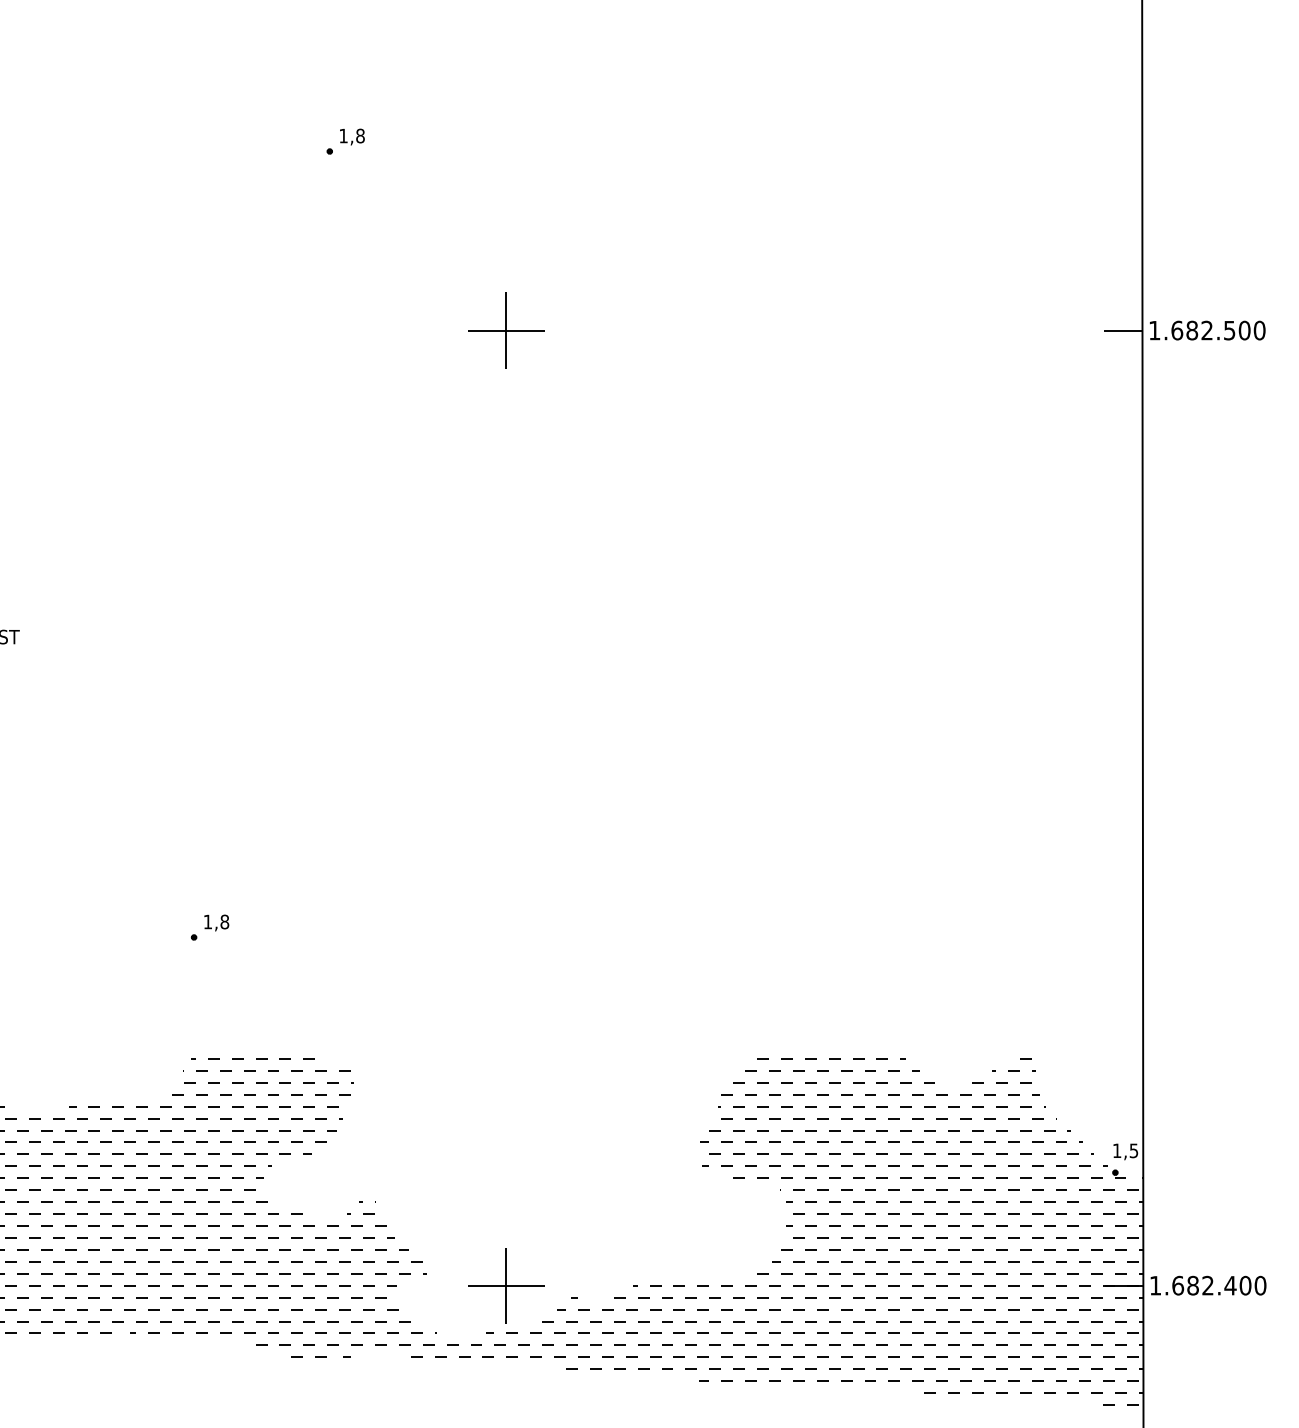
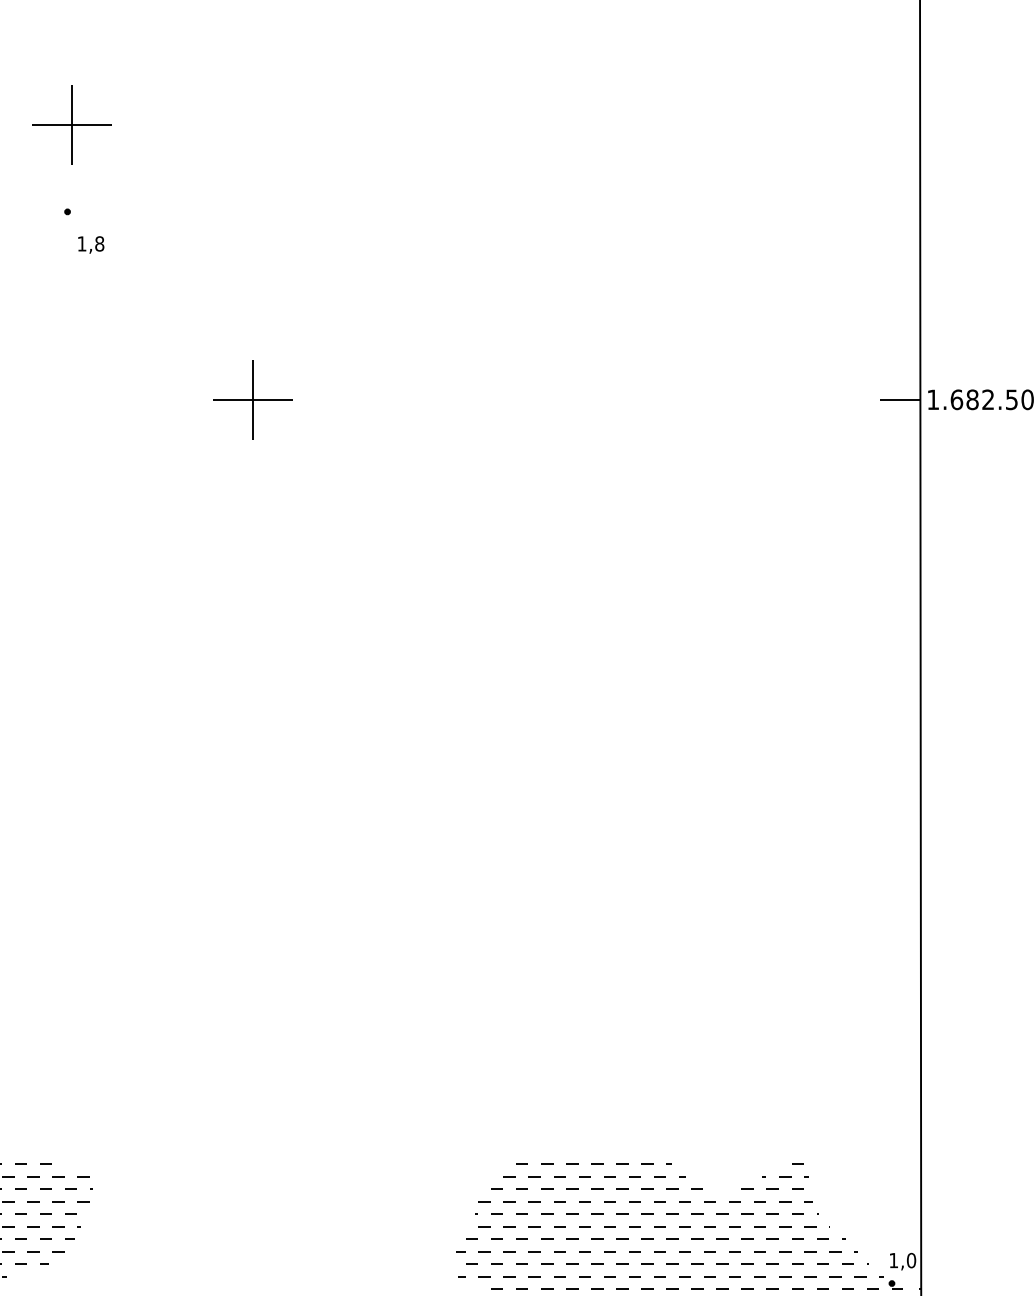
part: (334, 68) -> (72, 124), added
text: (352, 136) -> (91, 244), moved
text: (1133, 1150) -> (910, 1260), 1,5 -> 1,0

